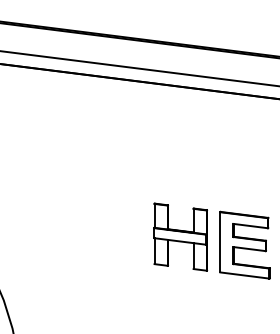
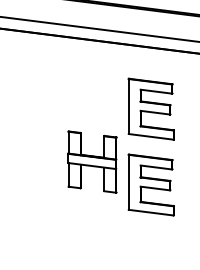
part: (244, 161) -> (150, 108), added
part: (180, 236) -> (92, 161), moved

